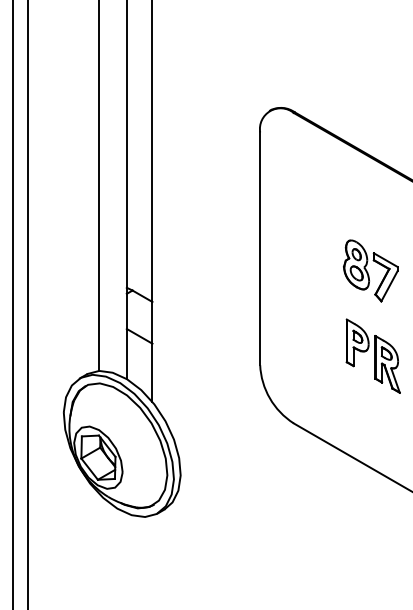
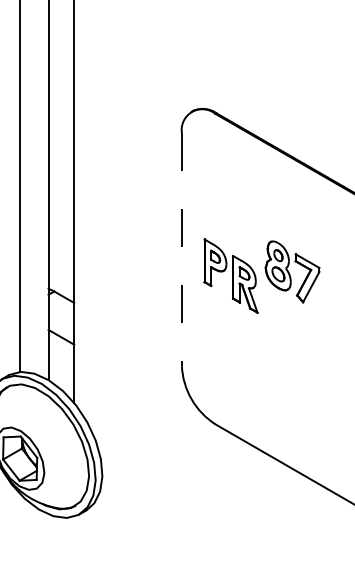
line: (260, 249) -> (182, 250), solid -> dashed
part: (372, 355) -> (230, 275), moved

